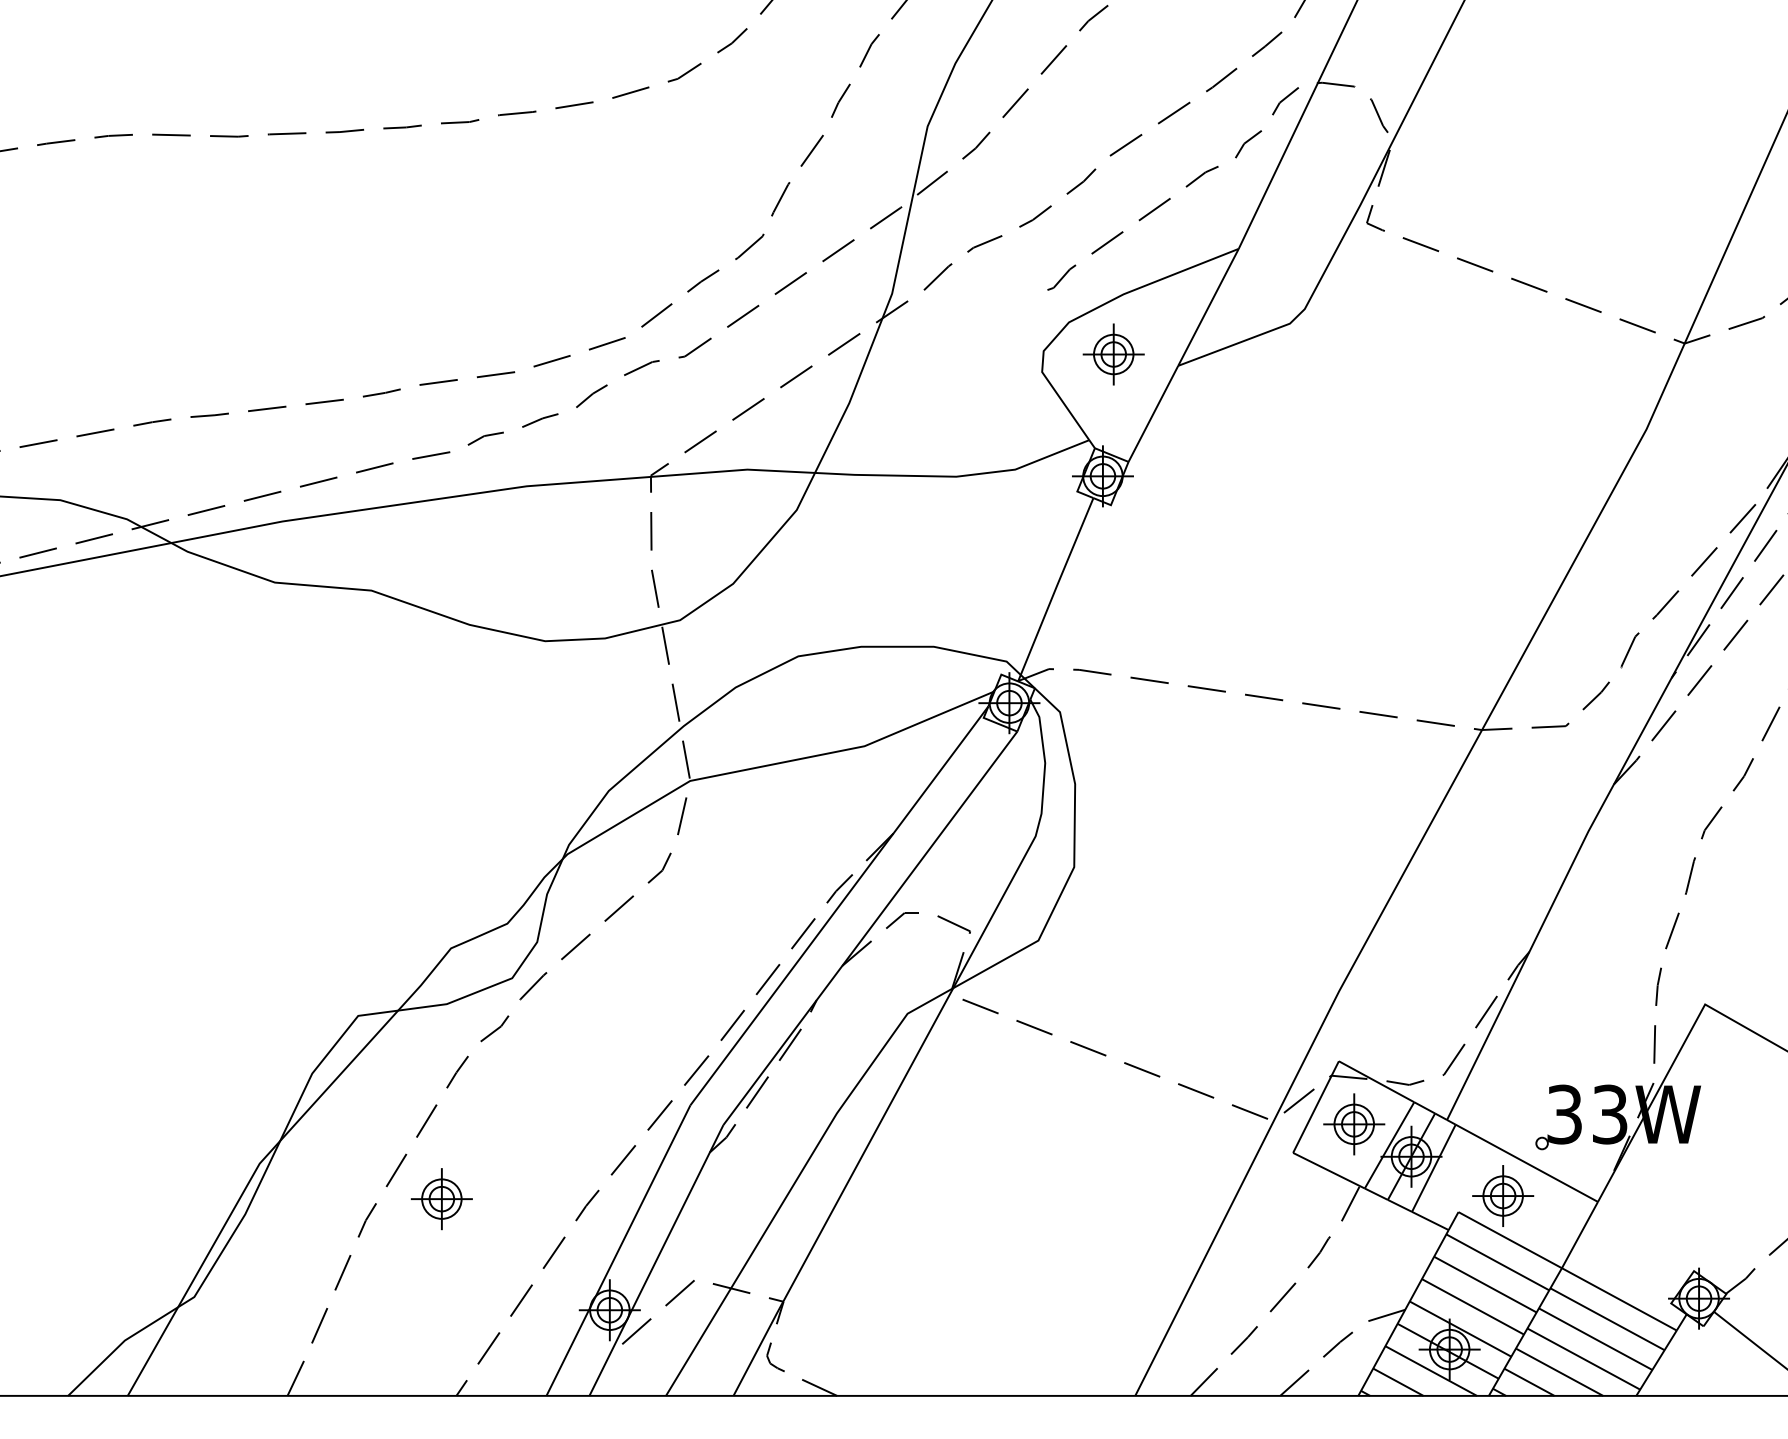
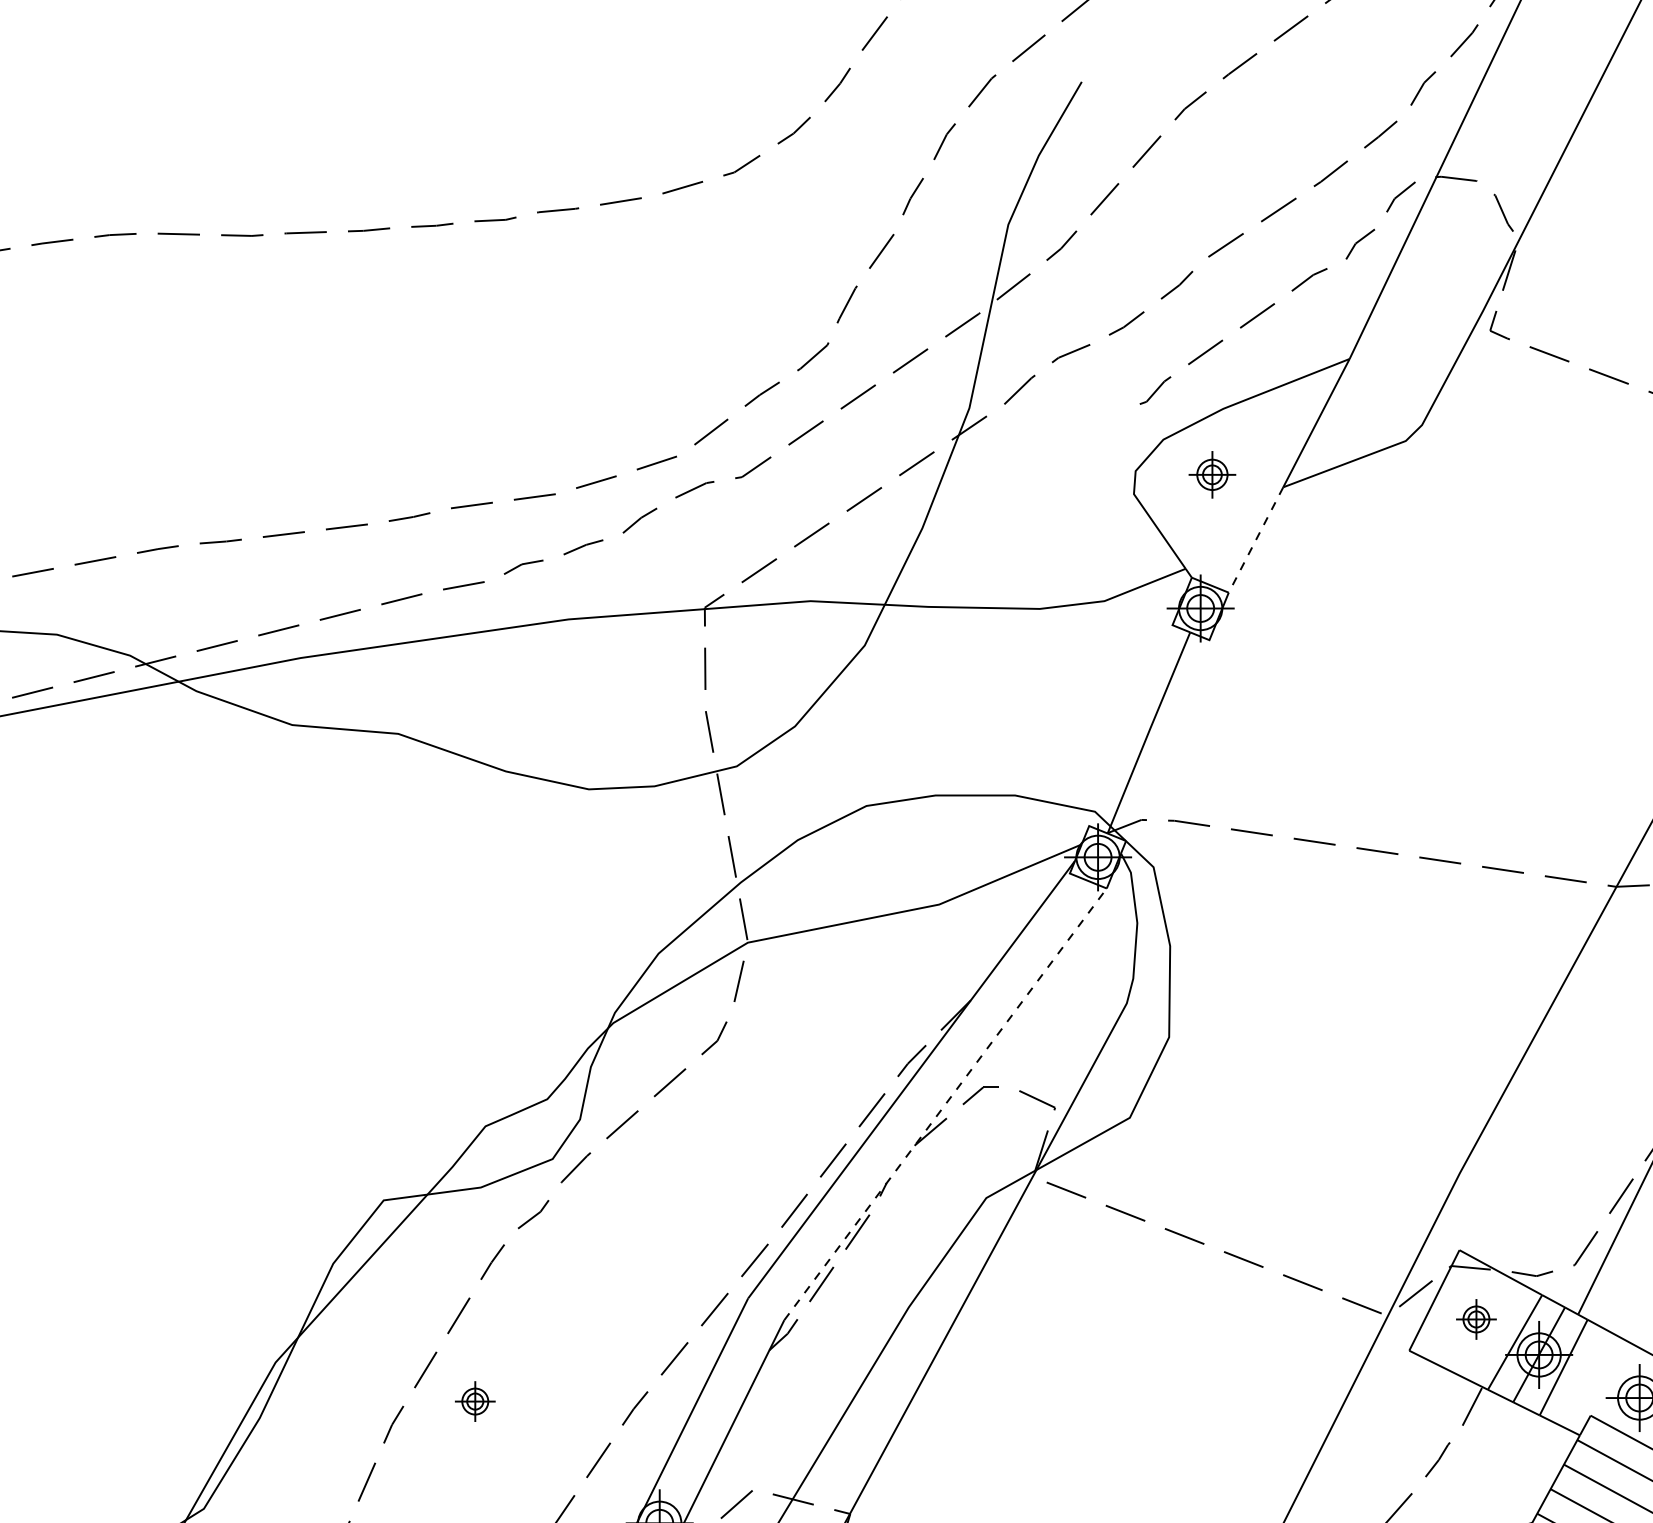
part: (1113, 354) -> (1212, 474), size x0.7
line: (1153, 414) -> (1256, 540), solid -> dashed
line: (870, 928) -> (945, 1104), solid -> dashed
part: (1354, 1124) -> (1476, 1319), size x0.6
part: (441, 1199) -> (475, 1401), size x0.6

